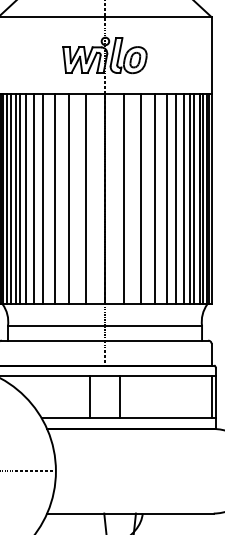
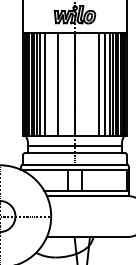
line: (54, 198) -> (50, 84), removed
line: (85, 198) -> (65, 84), removed
line: (124, 198) -> (84, 84), removed
line: (141, 198) -> (92, 84), removed

